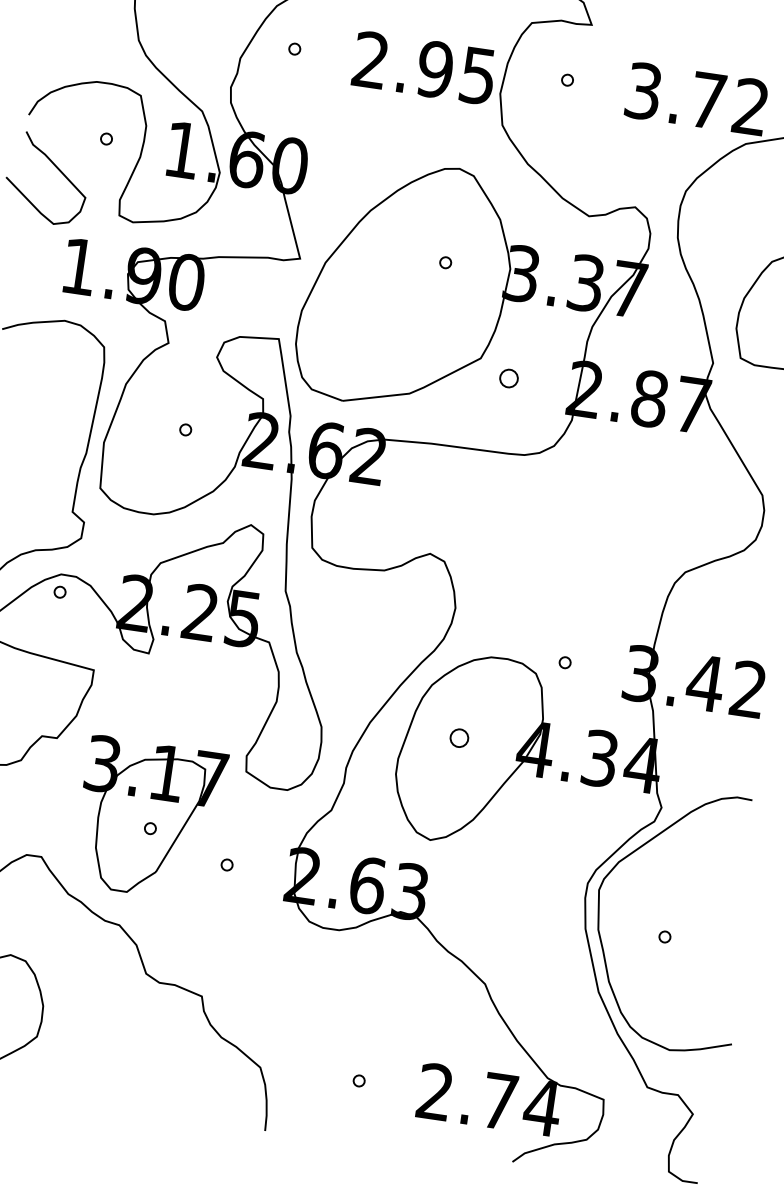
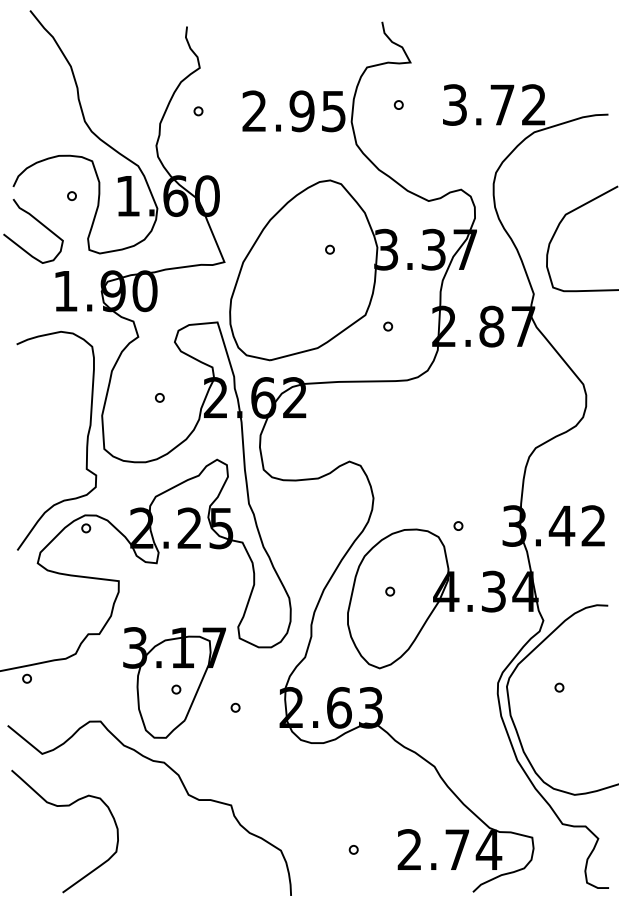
part: (509, 378) -> (388, 326), size x0.62
part: (460, 737) -> (390, 591), size x0.62
part: (665, 936) -> (559, 687), moved

